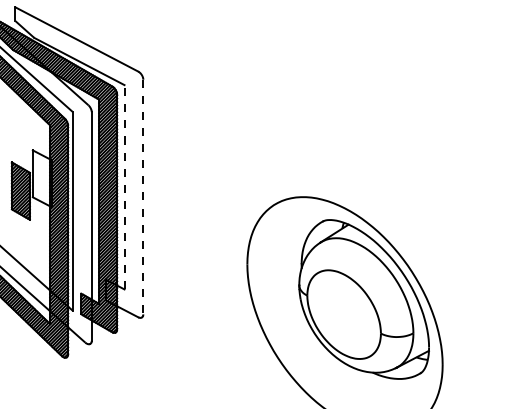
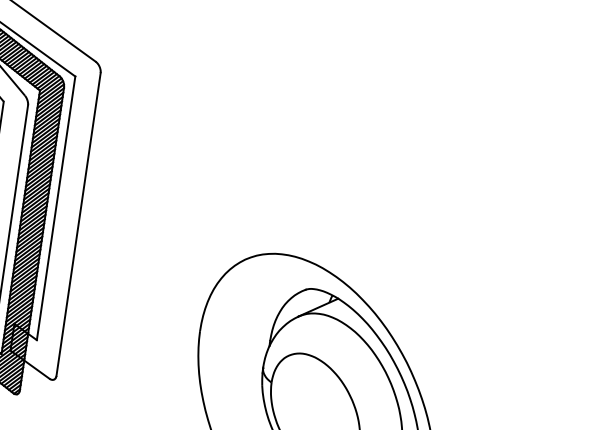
line: (124, 186) -> (56, 207), dashed -> solid
line: (143, 197) -> (78, 225), dashed -> solid

